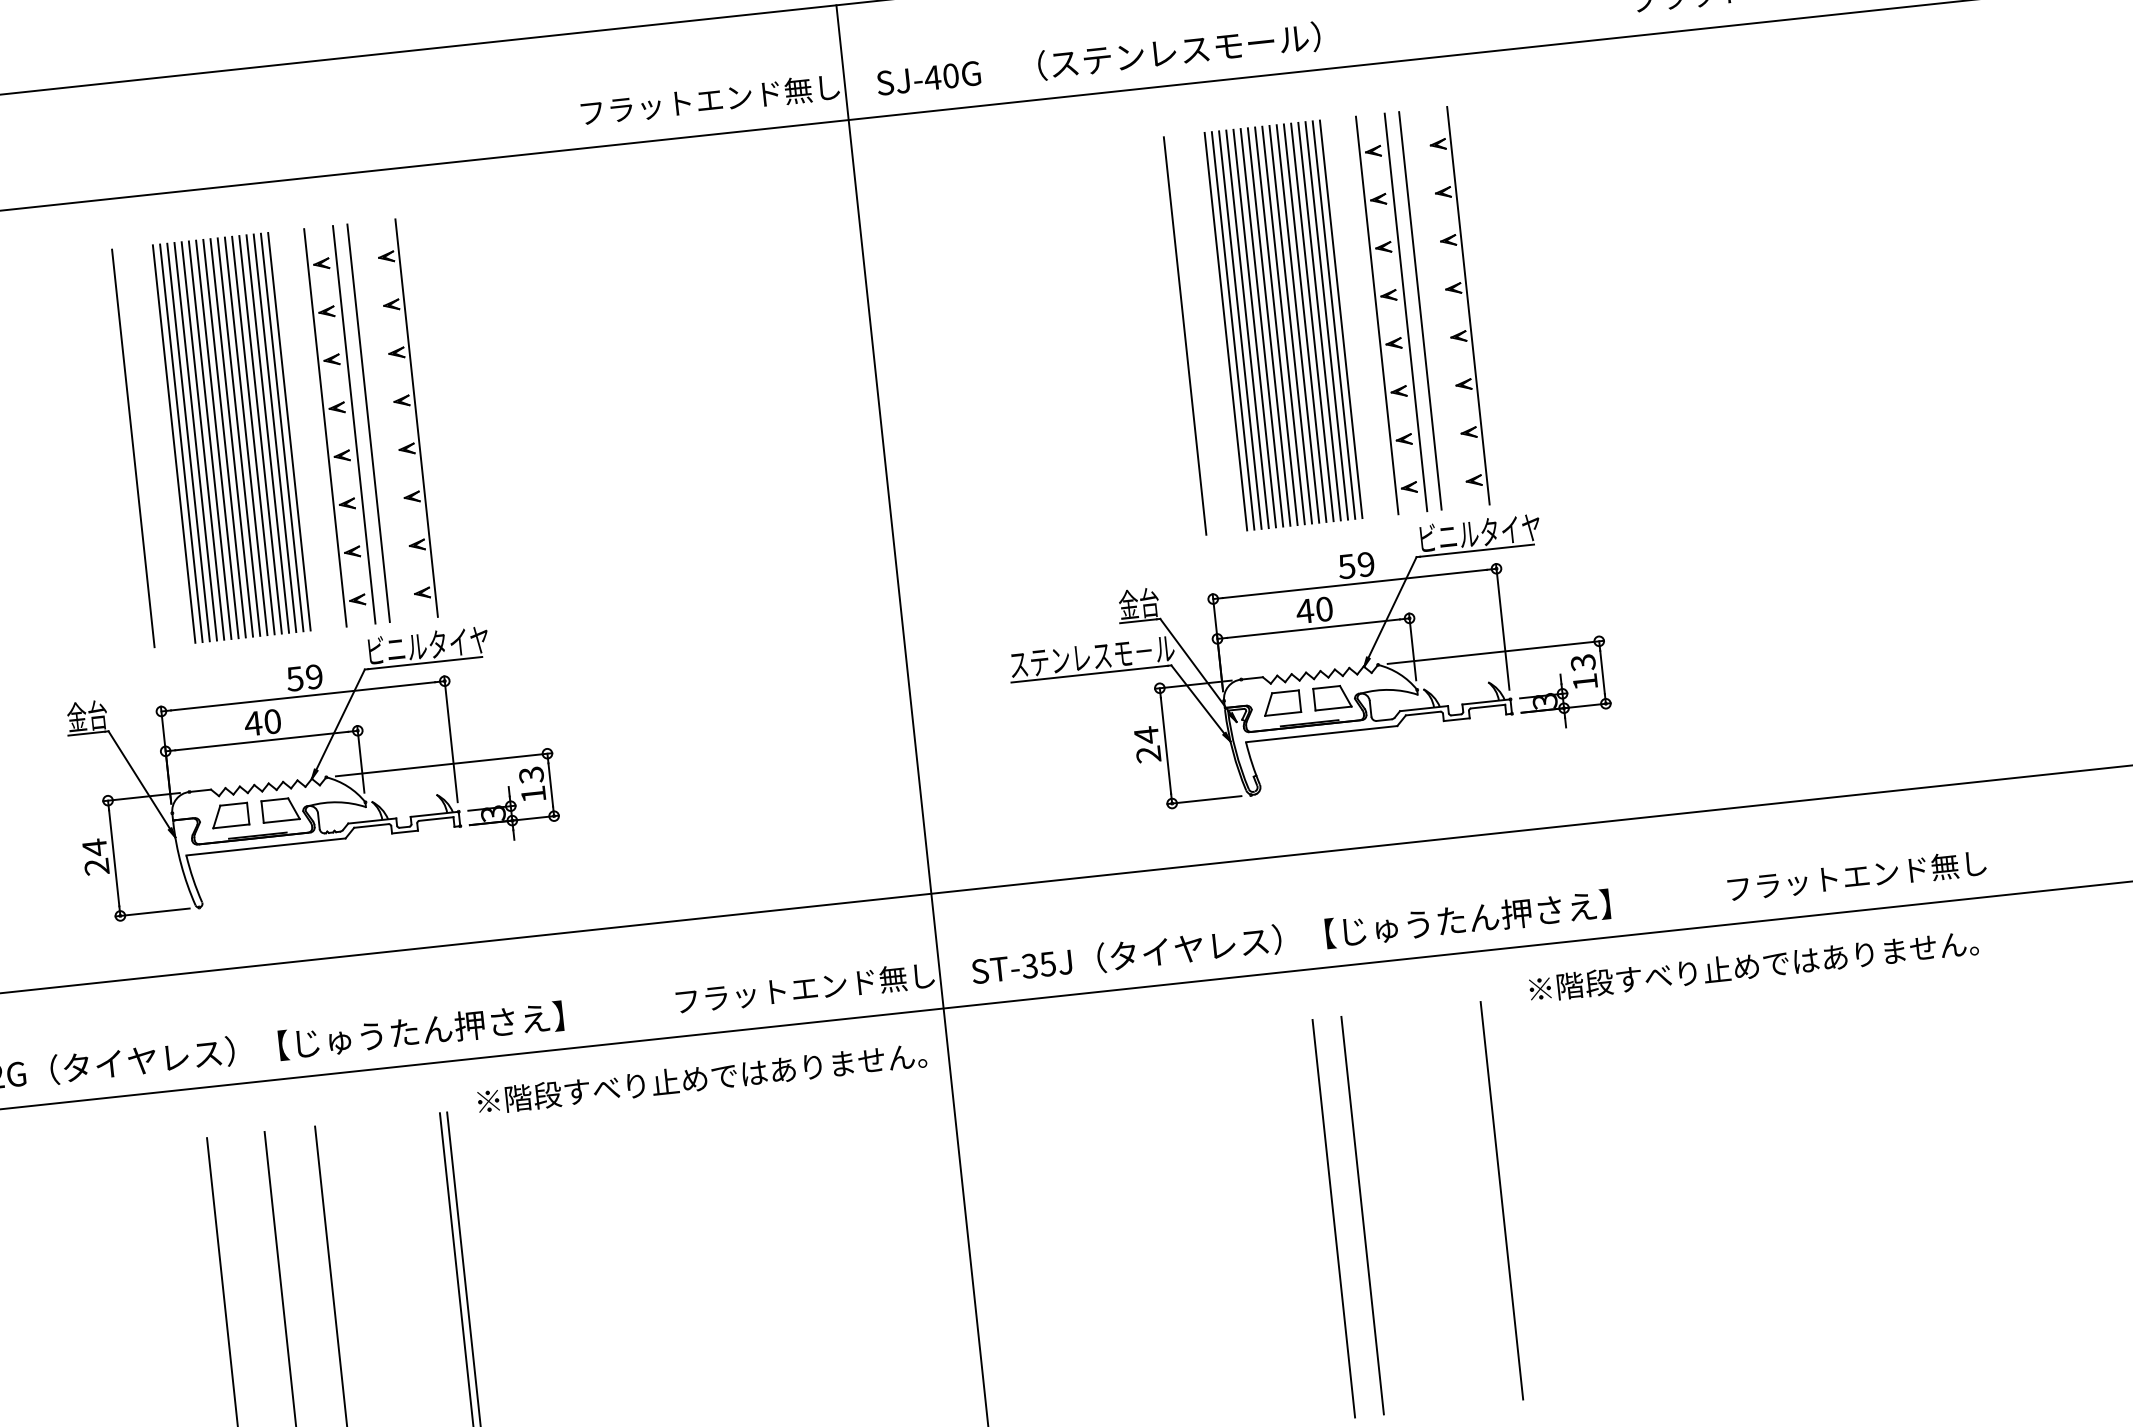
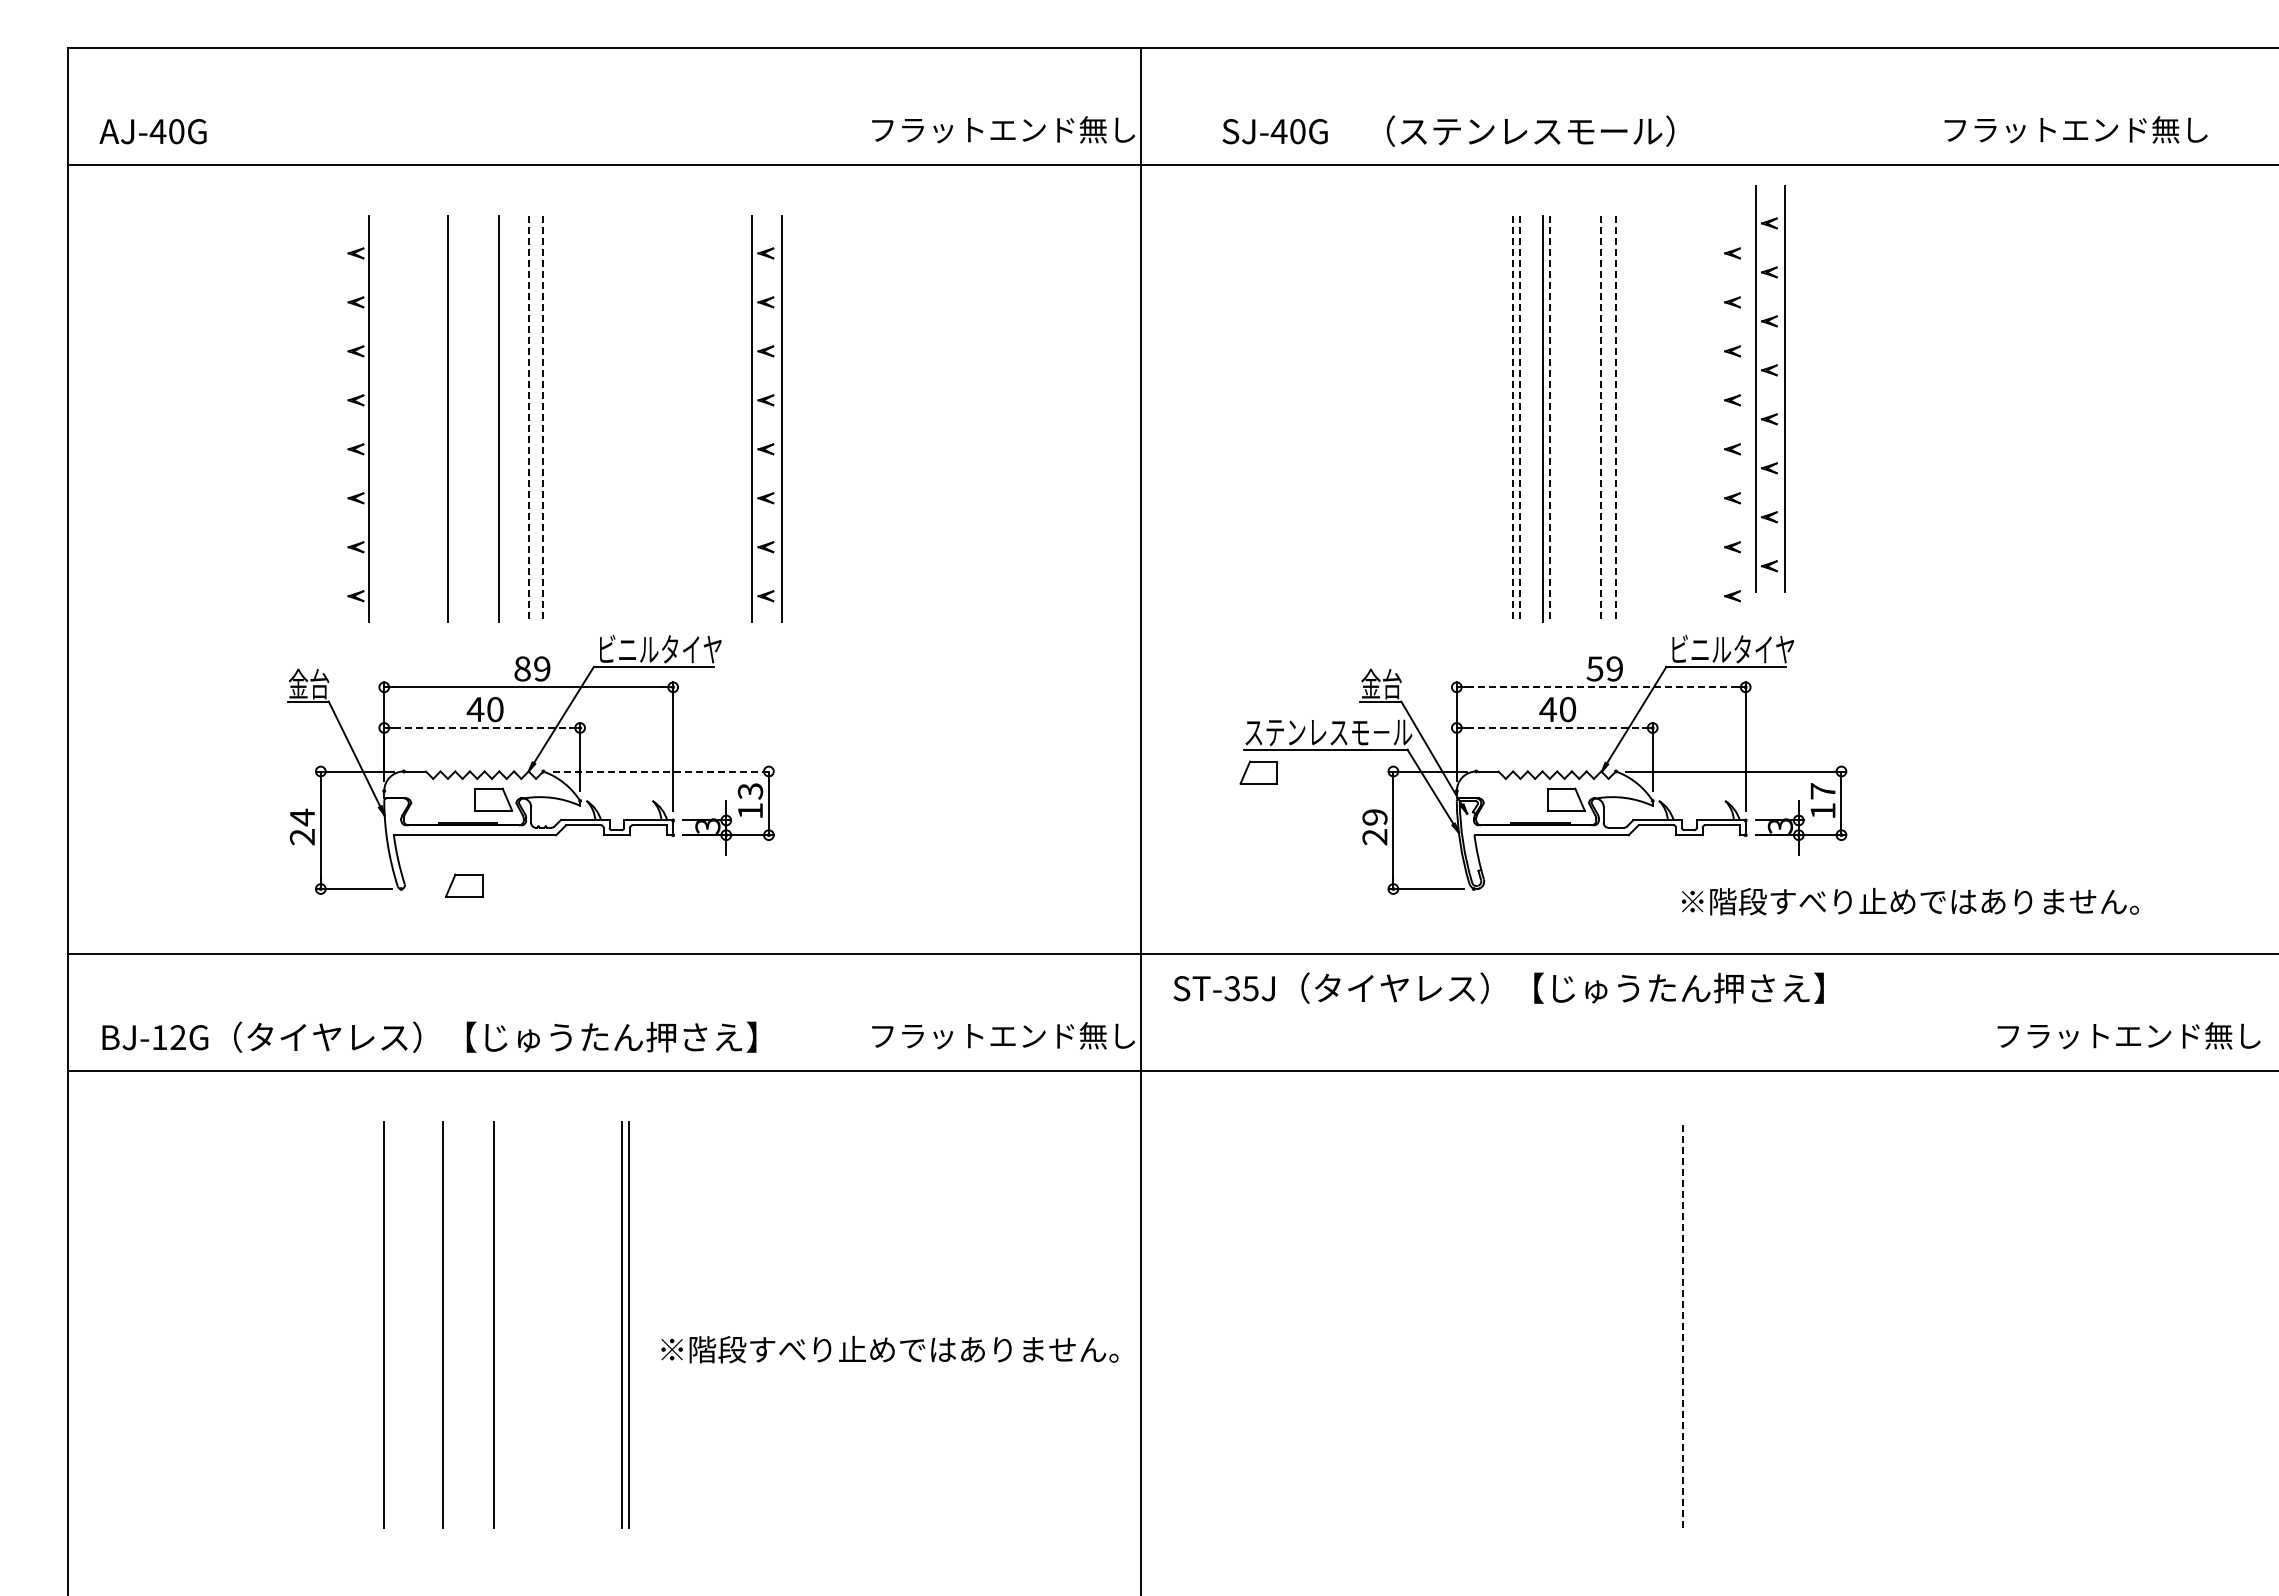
text: (1098, 59) -> (1448, 130), moved
part: (1393, 300) -> (1773, 375), moved
line: (1468, 305) -> (1745, 418), removed
line: (1420, 310) -> (1696, 418), removed
line: (1333, 319) -> (1608, 418), removed
line: (1340, 319) -> (1615, 419), solid -> dashed
line: (1312, 321) -> (1586, 418), removed
line: (1319, 321) -> (1593, 418), removed
line: (1327, 321) -> (1601, 419), solid -> dashed
line: (1305, 322) -> (1579, 418), removed
line: (1297, 323) -> (1571, 418), removed
line: (1283, 324) -> (1557, 418), removed
line: (1290, 324) -> (1564, 418), removed
line: (1276, 326) -> (1549, 419), solid -> dashed
line: (1262, 327) -> (1535, 418), removed
line: (1254, 328) -> (1527, 418), removed
line: (1247, 329) -> (1520, 419), solid -> dashed
line: (1232, 330) -> (1505, 418), removed
line: (1240, 330) -> (1513, 419), solid -> dashed
line: (1225, 331) -> (1498, 418), removed
line: (1184, 335) -> (1456, 418), removed
part: (342, 412) -> (770, 405), moved
part: (415, 417) -> (368, 418), moved
line: (368, 422) -> (624, 418), removed
line: (282, 431) -> (536, 418), removed
line: (289, 432) -> (543, 419), solid -> dashed
line: (267, 433) -> (521, 418), removed
line: (274, 433) -> (528, 419), solid -> dashed
line: (260, 434) -> (514, 418), removed
line: (253, 435) -> (506, 418), removed
line: (238, 436) -> (491, 418), removed
line: (231, 437) -> (484, 418), removed
line: (216, 438) -> (469, 418), removed
line: (224, 438) -> (477, 418), removed
line: (210, 439) -> (462, 418), removed
line: (203, 440) -> (455, 418), removed
line: (188, 441) -> (440, 418), removed
line: (181, 442) -> (433, 418), removed
line: (173, 443) -> (425, 418), removed
line: (133, 447) -> (384, 418), removed
line: (1355, 584) -> (1601, 687), solid -> dashed
line: (1314, 628) -> (1555, 727), solid -> dashed
text: (1582, 662) -> (1822, 791), 13 -> 17
text: (295, 678) -> (522, 668), 59 -> 89
part: (1281, 703) -> (1258, 772), moved
text: (1146, 735) -> (1374, 817), 24 -> 29
line: (261, 740) -> (482, 727), solid -> dashed
line: (444, 764) -> (663, 771), solid -> dashed
part: (230, 815) -> (464, 885), moved
text: (1856, 875) -> (2128, 1035), moved
text: (1290, 937) -> (1498, 987), moved
text: (1753, 965) -> (1910, 901), moved
text: (701, 1078) -> (889, 1349), moved
line: (1502, 1201) -> (1683, 1325), solid -> dashed
line: (1363, 1215) -> (1541, 1324), removed
line: (1333, 1218) -> (1511, 1324), removed

